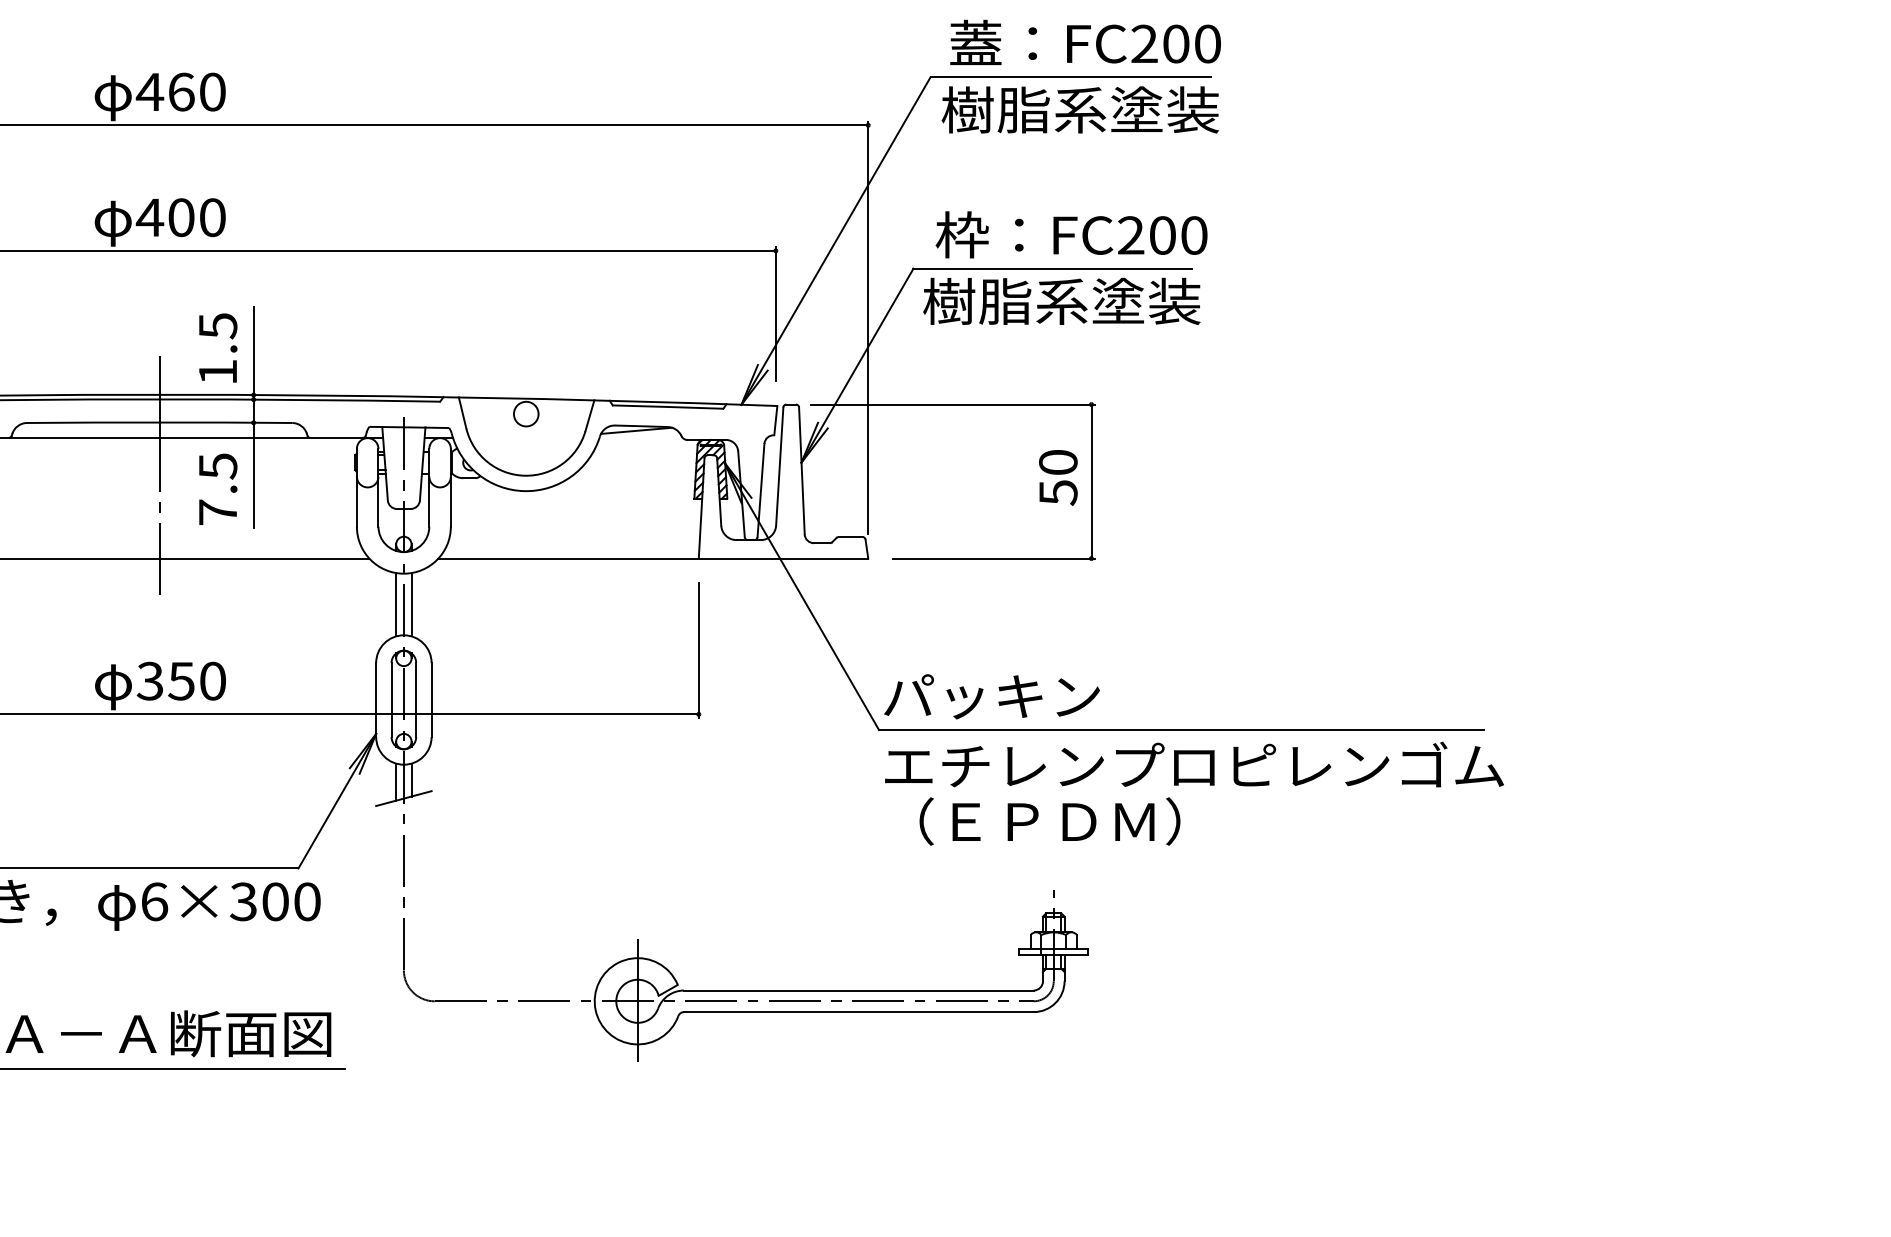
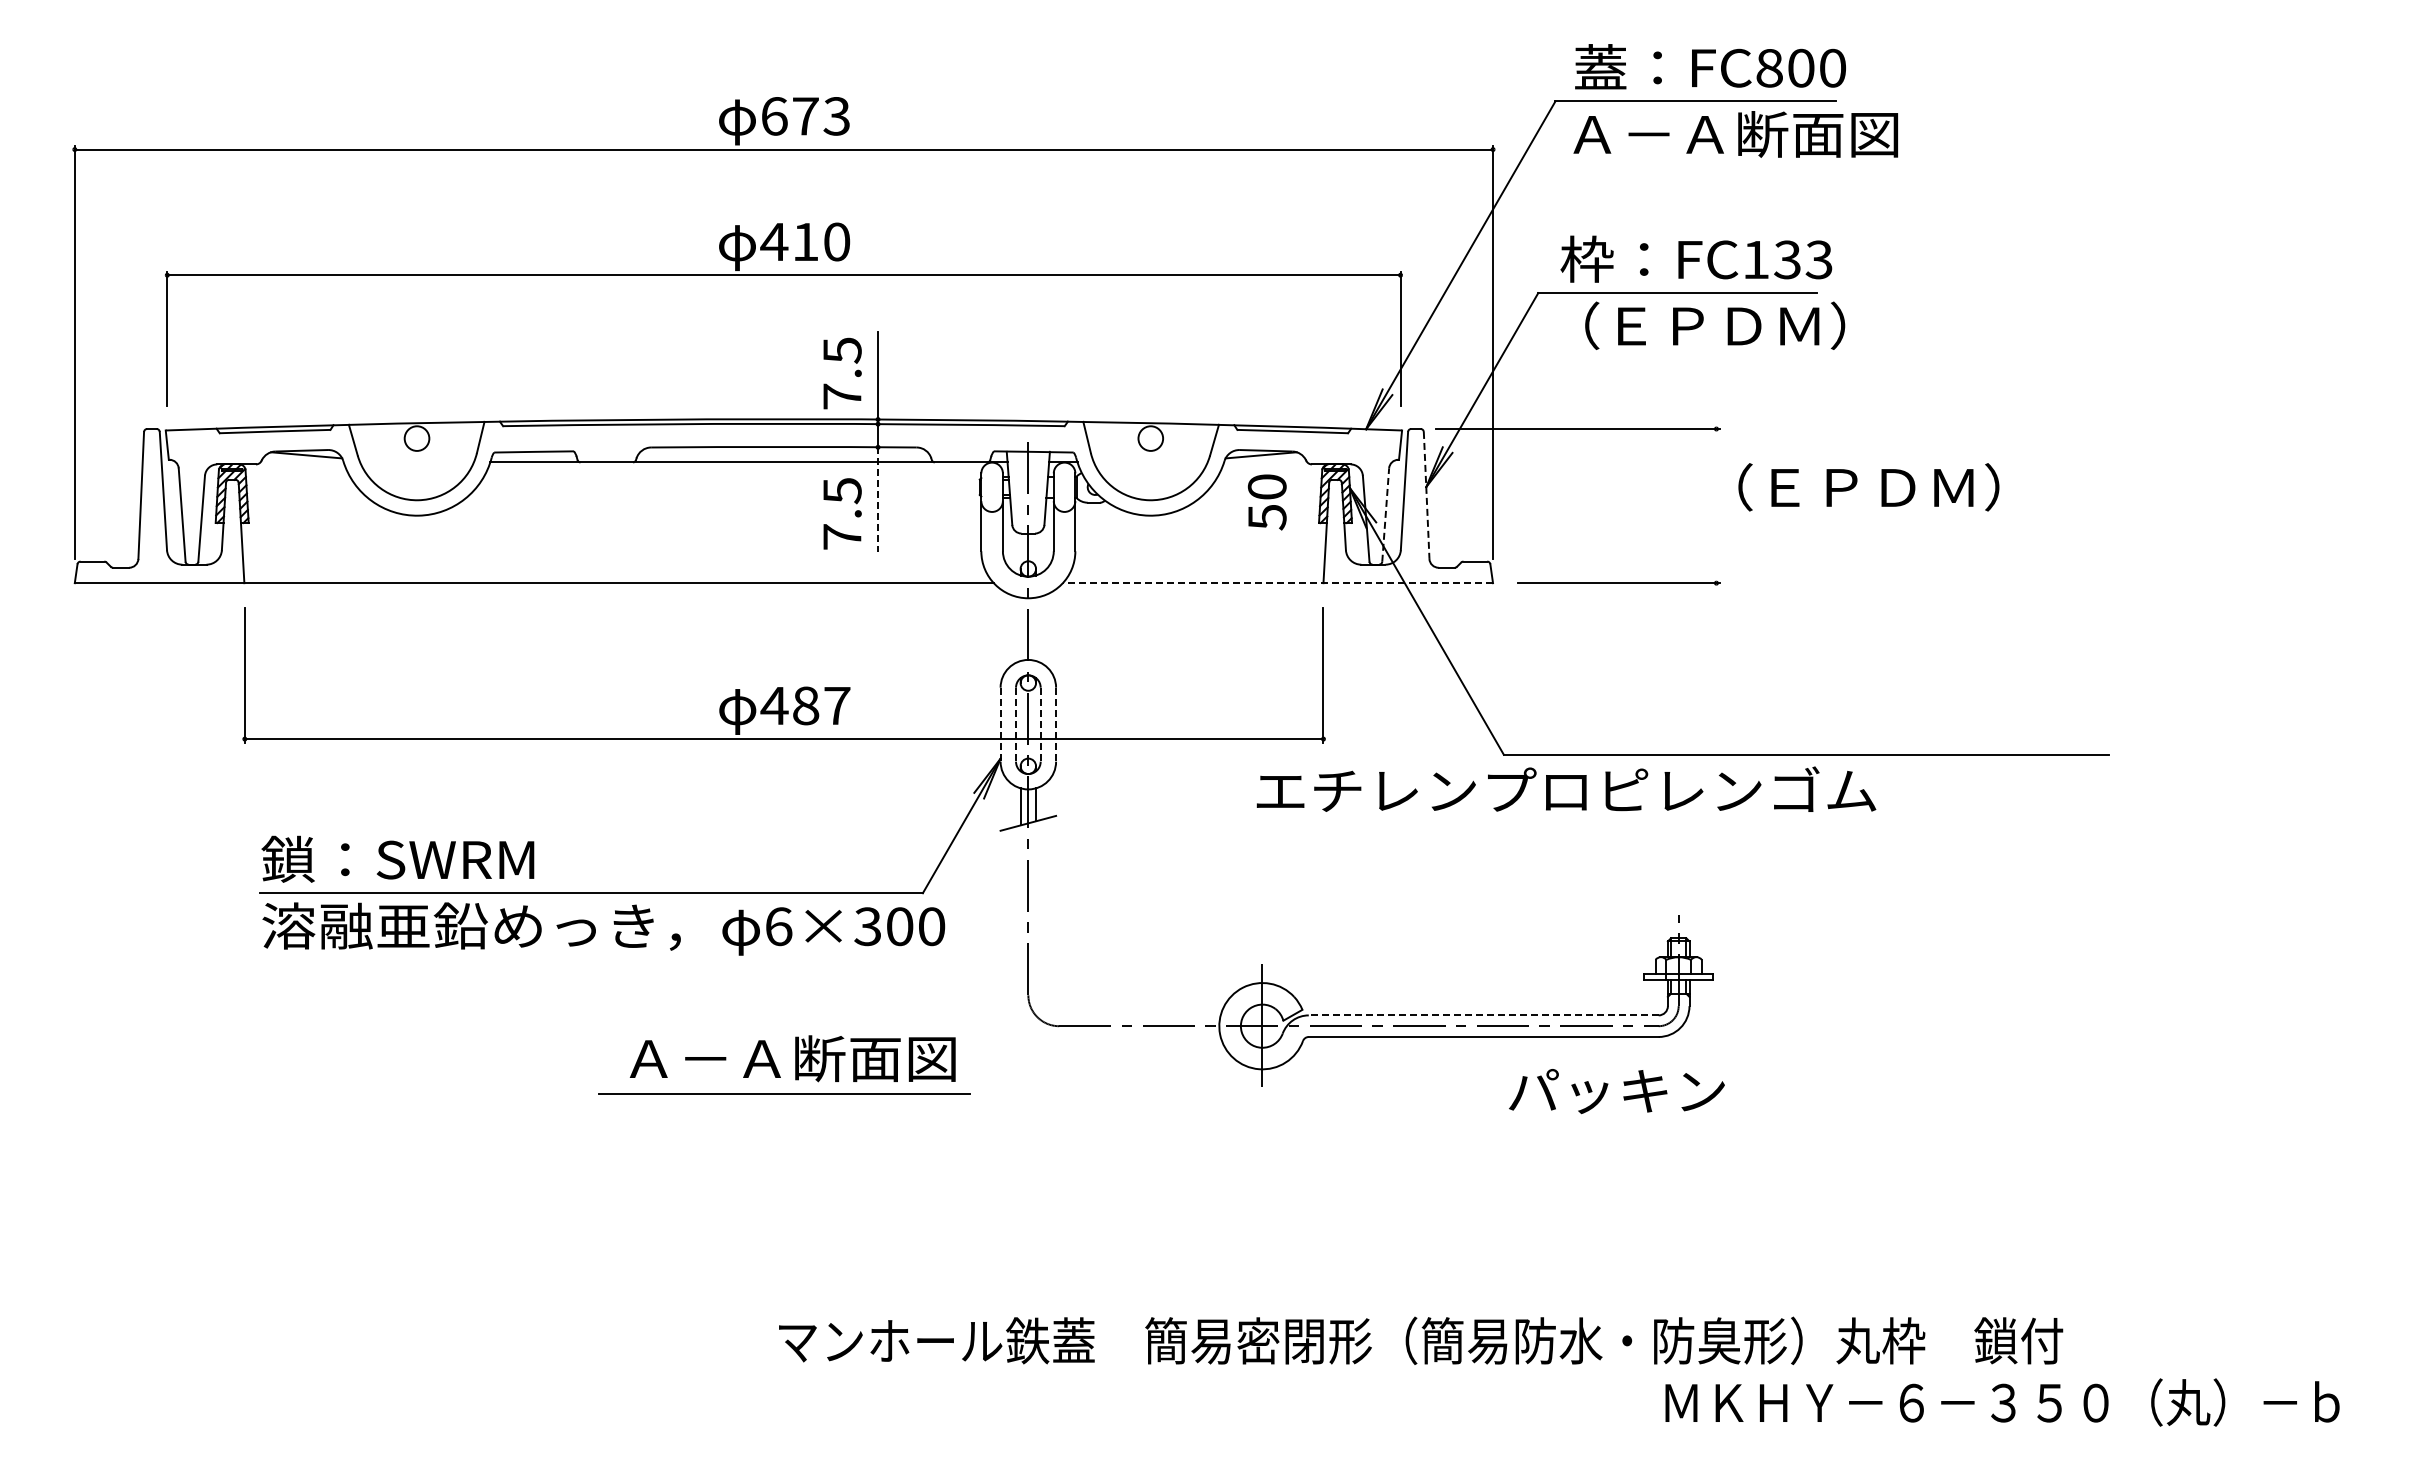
text: (1144, 43) -> (1769, 67), FC200 -> FC800
text: (181, 92) -> (805, 116), 460 -> 673
text: (1107, 109) -> (1732, 133), 樹脂系塗装 -> Ａ－Ａ断面図
text: (181, 217) -> (805, 241), 400 -> 410
text: (1162, 235) -> (1787, 259), FC200 -> FC133
text: (1071, 301) -> (1696, 325), 樹脂系塗装 -> （ＥＰＤＭ）
text: (218, 372) -> (842, 396), 1.5 -> 7.5
line: (801, 470) -> (1426, 495), solid -> dashed
line: (159, 474) -> (783, 499), removed
line: (254, 474) -> (878, 499), solid -> dashed
text: (1057, 477) -> (1266, 502), moved
line: (1091, 481) -> (1716, 506), removed
line: (760, 490) -> (1385, 515), solid -> dashed
line: (652, 558) -> (1277, 583), solid -> dashed
line: (396, 604) -> (1020, 629), removed
line: (412, 604) -> (1036, 629), removed
text: (181, 680) -> (805, 705), 350 -> 487
text: (991, 696) -> (1616, 1091), moved
line: (376, 699) -> (1000, 724), solid -> dashed
line: (392, 699) -> (1016, 724), solid -> dashed
line: (416, 699) -> (1040, 724), solid -> dashed
line: (432, 699) -> (1056, 724), solid -> dashed
text: (1194, 763) -> (1566, 788), moved
text: (1049, 821) -> (1868, 487), moved
line: (858, 990) -> (1483, 1015), solid -> dashed

